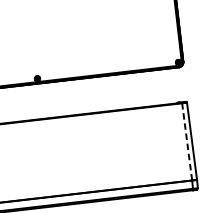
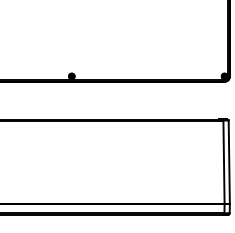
line: (187, 141) -> (224, 162), dashed -> solid

